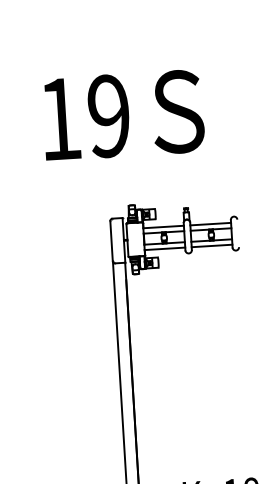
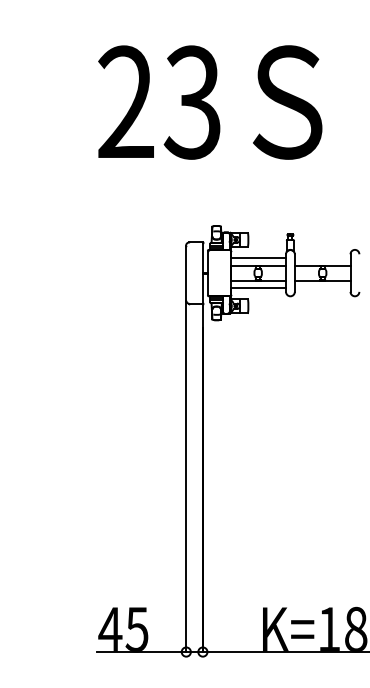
text: (84, 117) -> (159, 102), 19 -> 23
line: (210, 224) -> (322, 258), removed
line: (211, 246) -> (322, 288), removed

